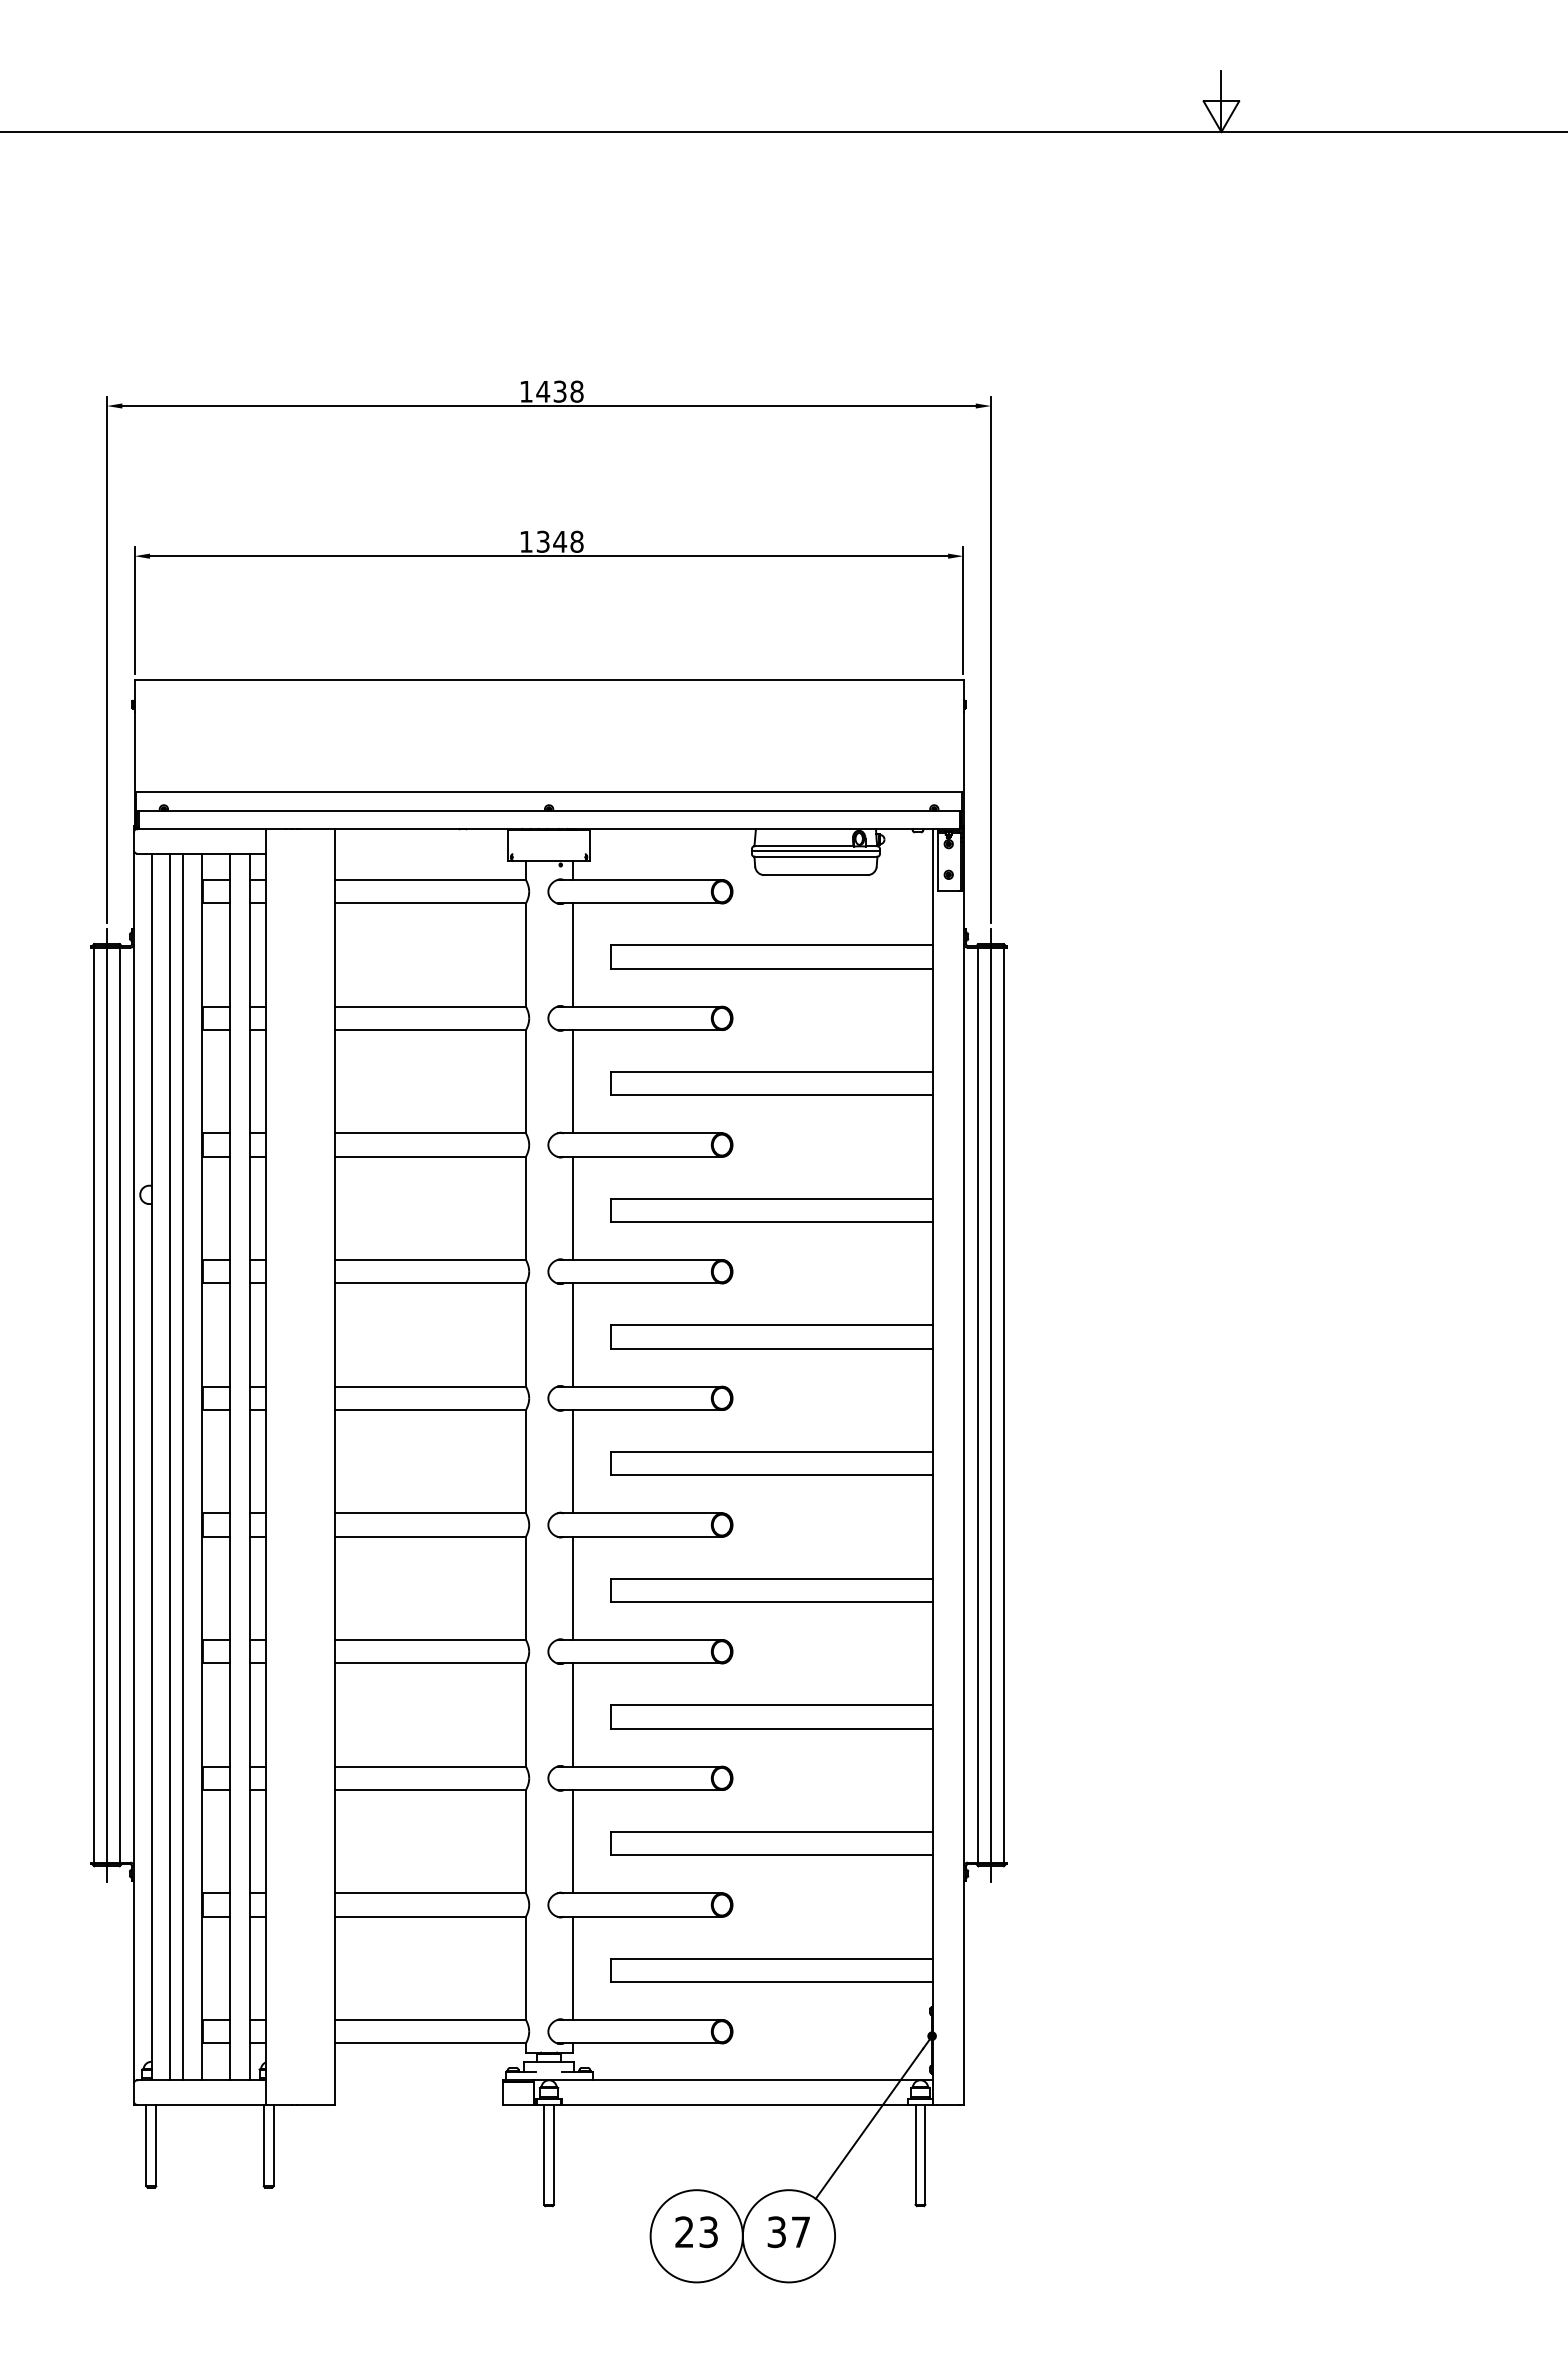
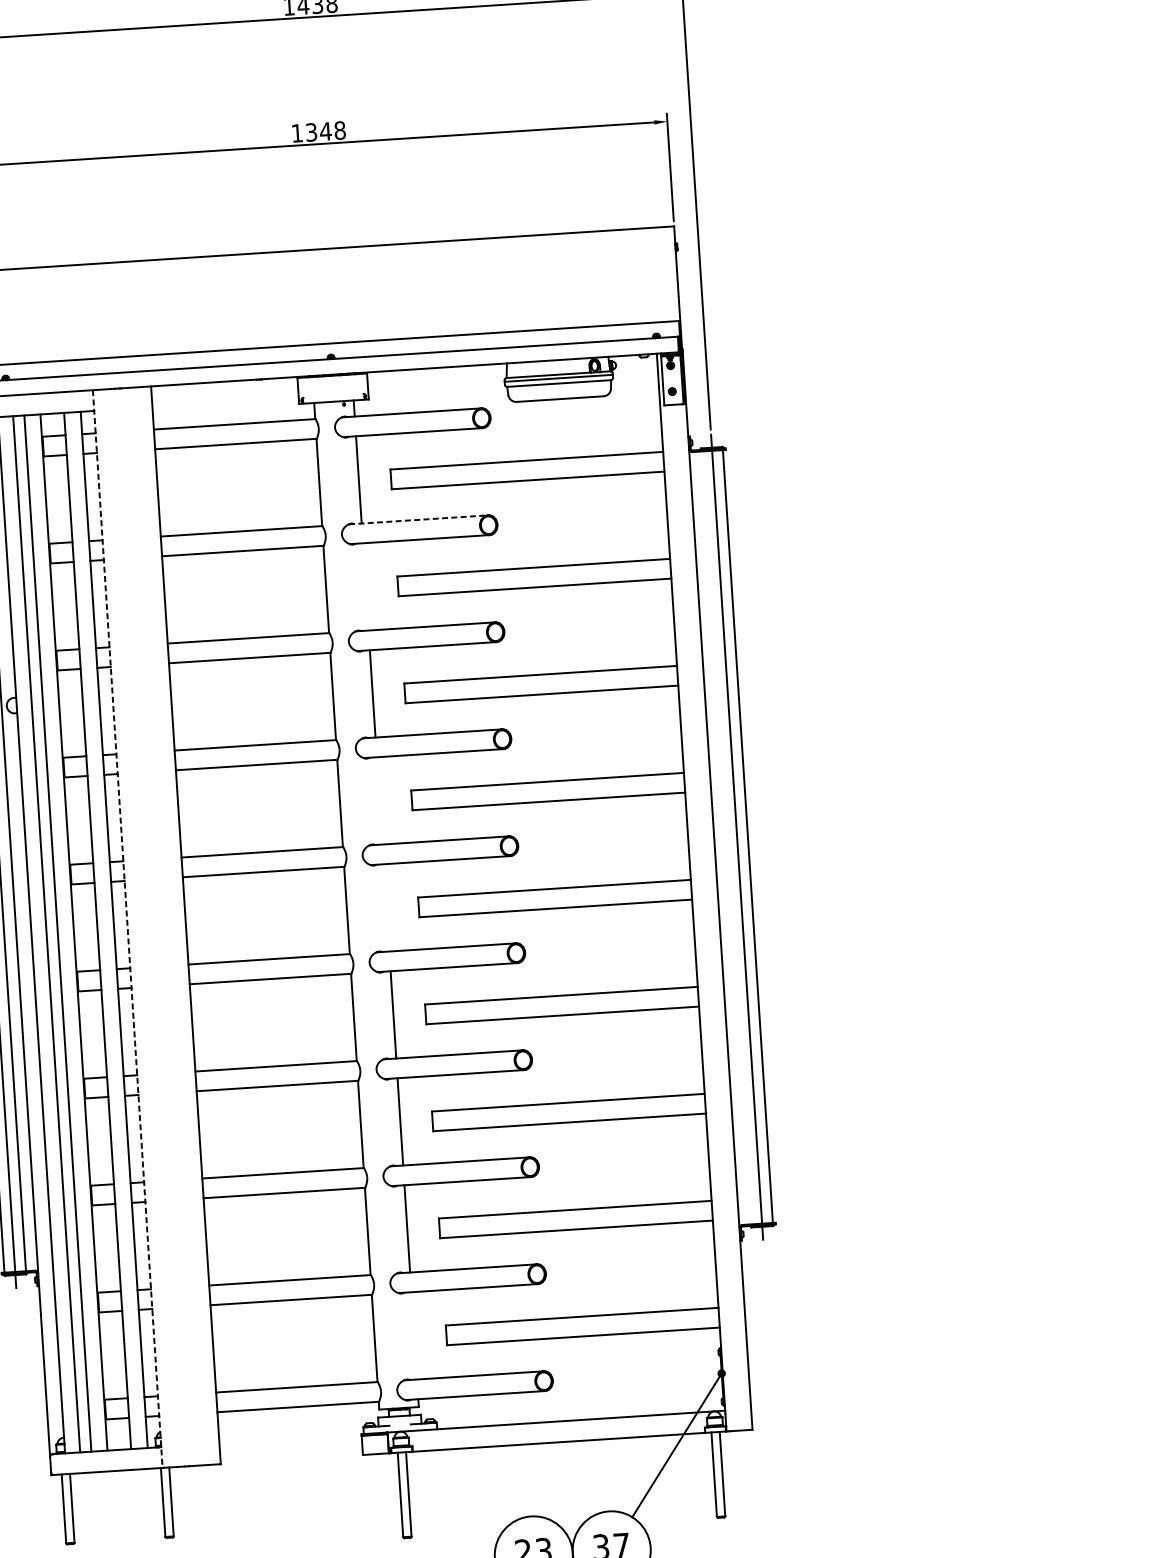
line: (640, 1006) -> (419, 519), solid -> dashed
line: (572, 1081) -> (365, 586), removed
line: (572, 1334) -> (379, 800), removed
line: (978, 1404) -> (726, 837), removed
line: (572, 1461) -> (386, 907), removed
line: (265, 1466) -> (127, 928), solid -> dashed
line: (572, 1968) -> (414, 1335), removed

